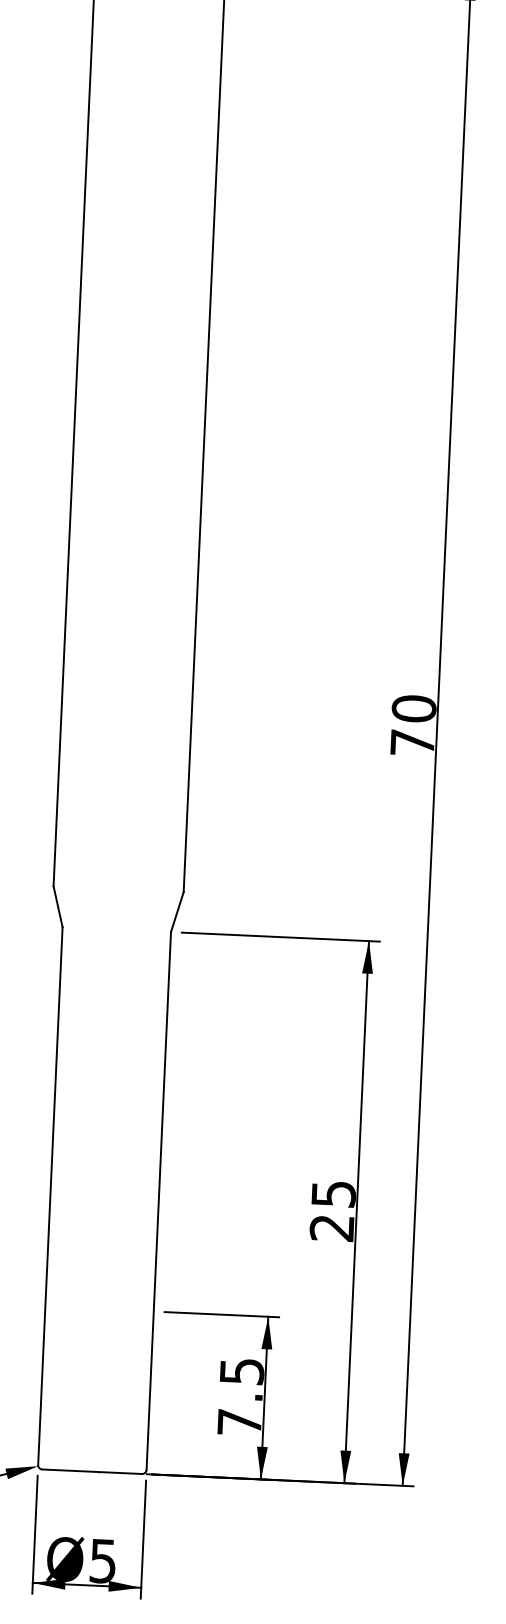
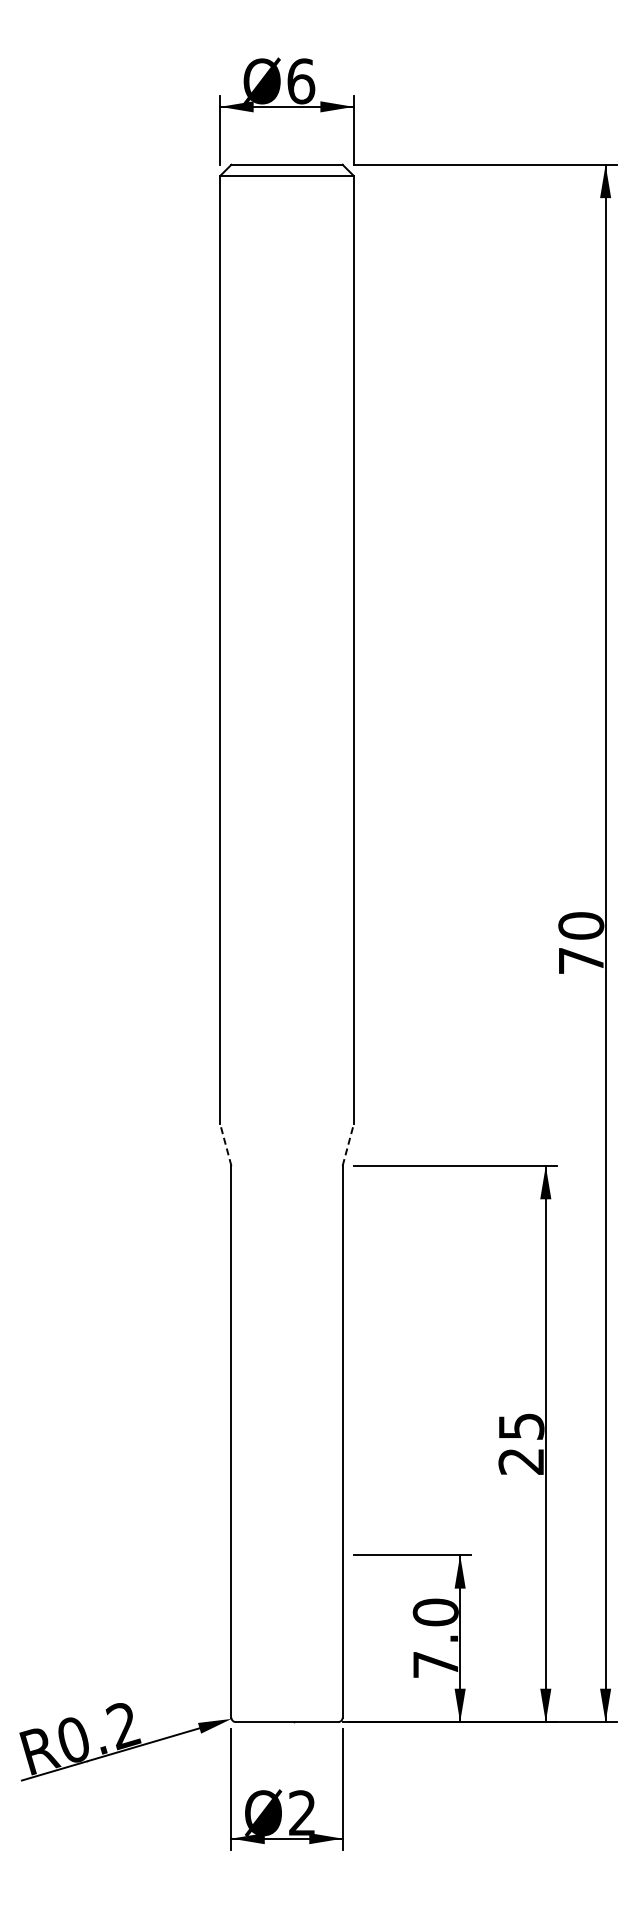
line: (57, 906) -> (225, 1144), solid -> dashed
line: (177, 911) -> (348, 1144), solid -> dashed
text: (241, 1371) -> (435, 1612), 7.5 -> 7.0
text: (103, 1561) -> (302, 1813), 5 -> 2

